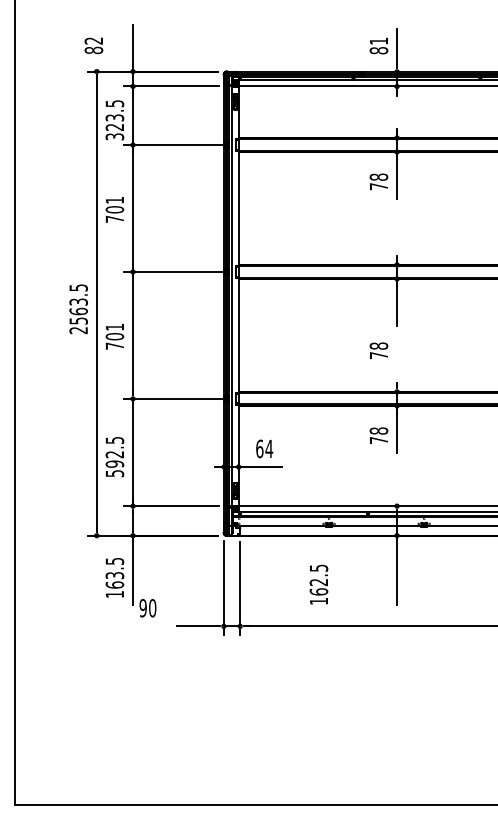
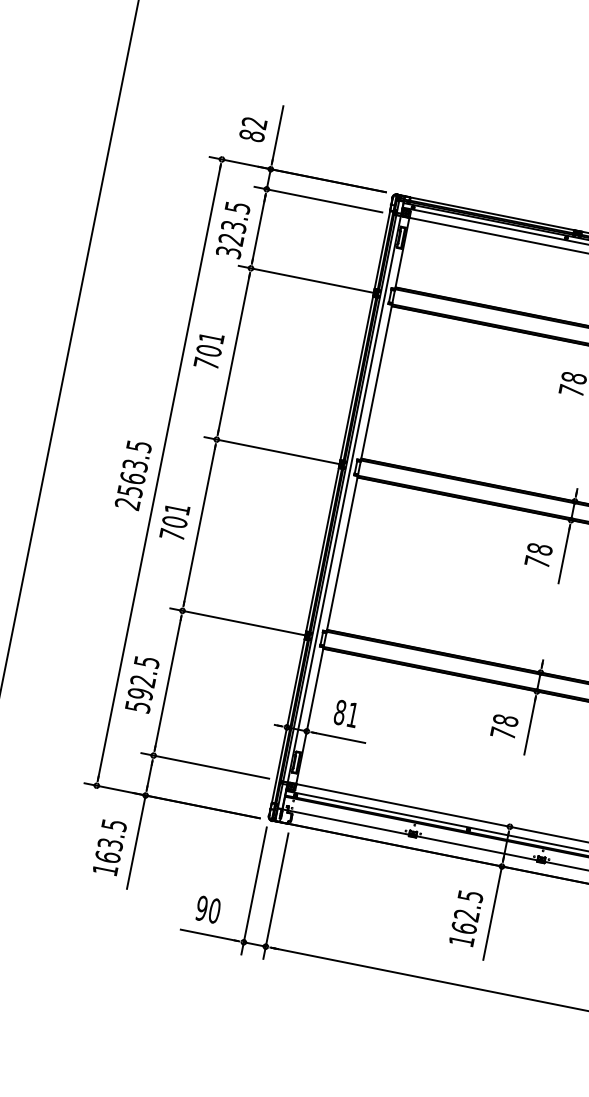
text: (93, 45) -> (252, 129), moved
text: (378, 350) -> (538, 555), moved
text: (264, 448) -> (346, 713), 64 -> 81
text: (318, 584) -> (465, 918), moved
text: (147, 608) -> (207, 910), moved

